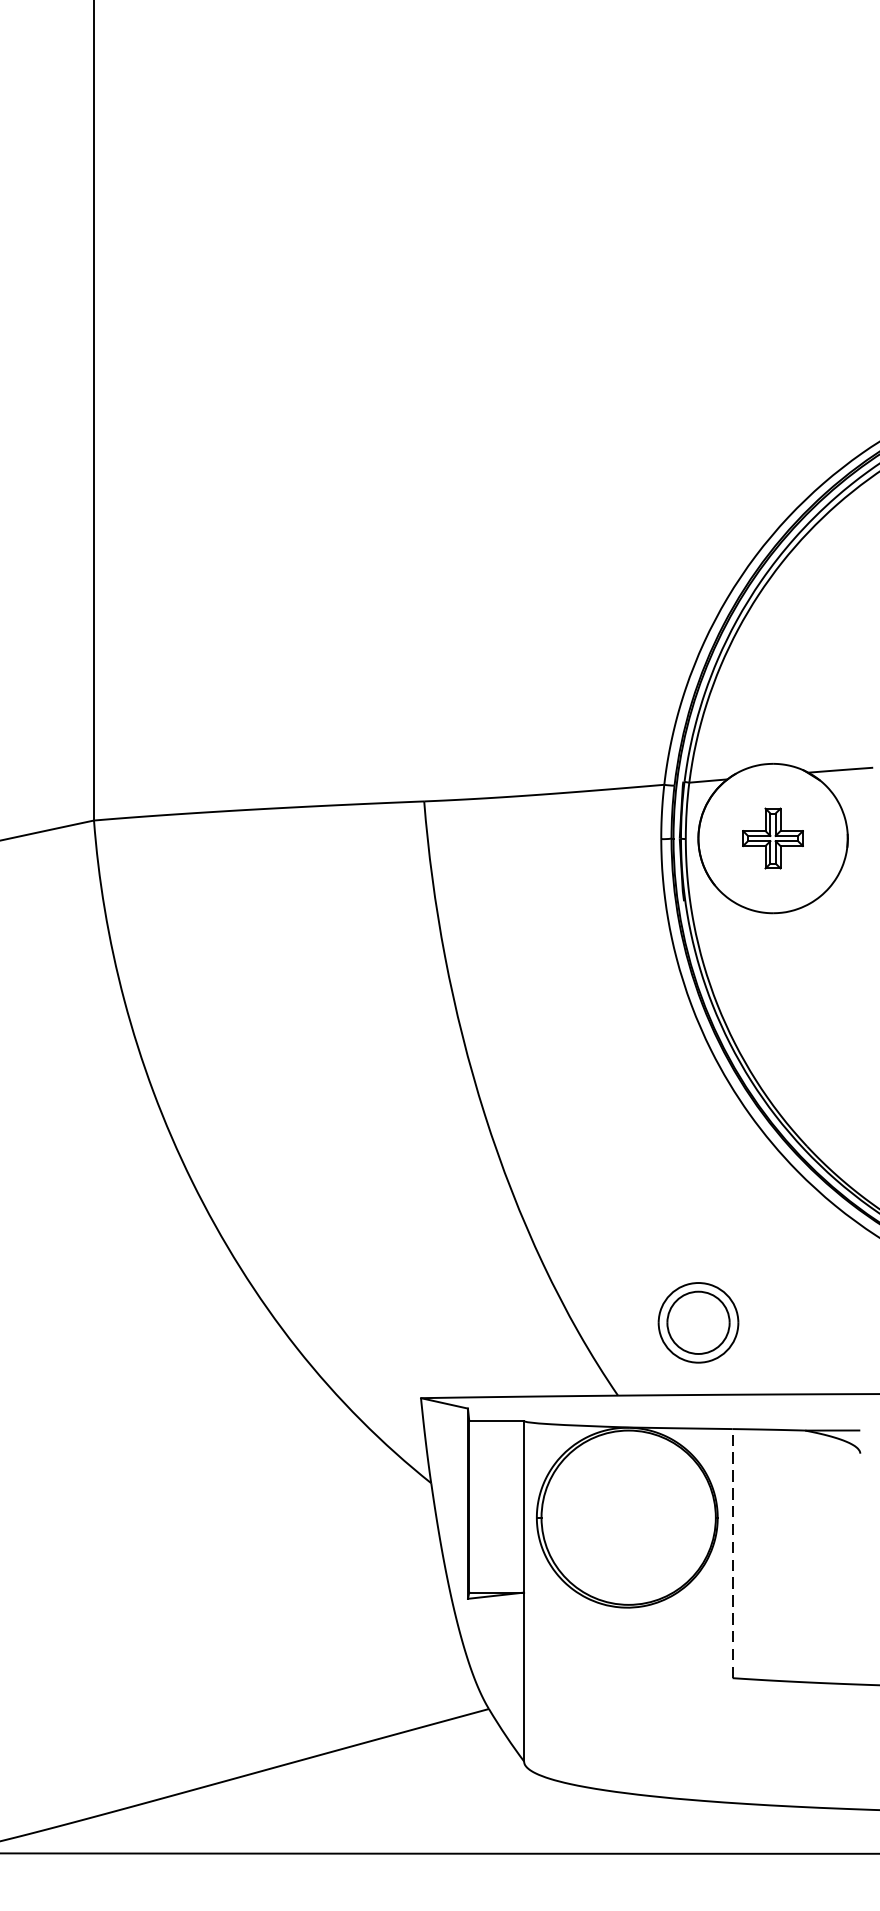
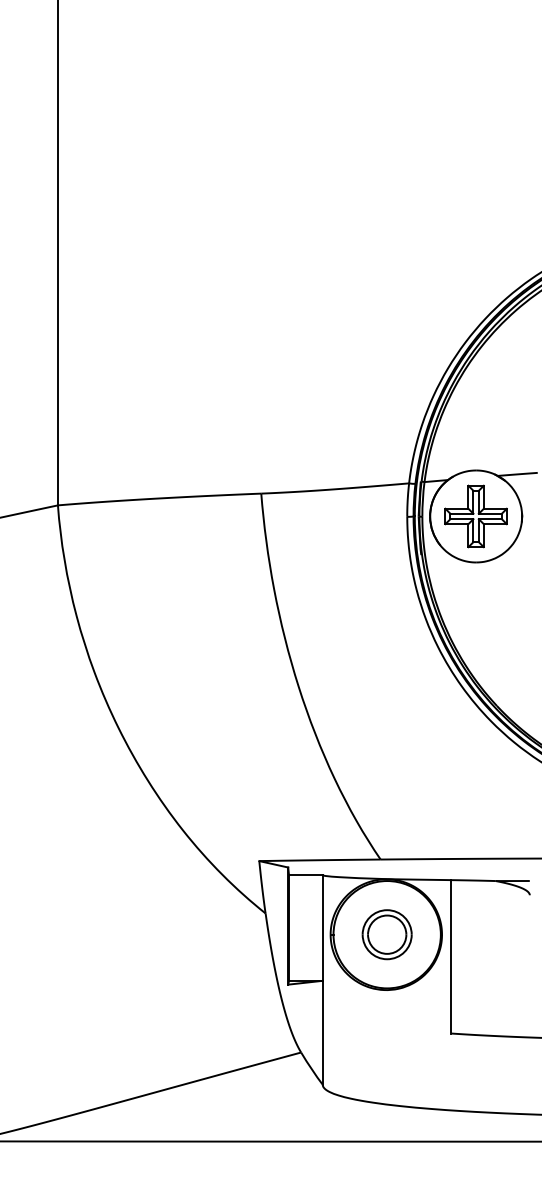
part: (772, 838) -> (475, 516), size x1.67
part: (697, 1322) -> (386, 934), moved
line: (733, 1553) -> (451, 956), dashed -> solid

